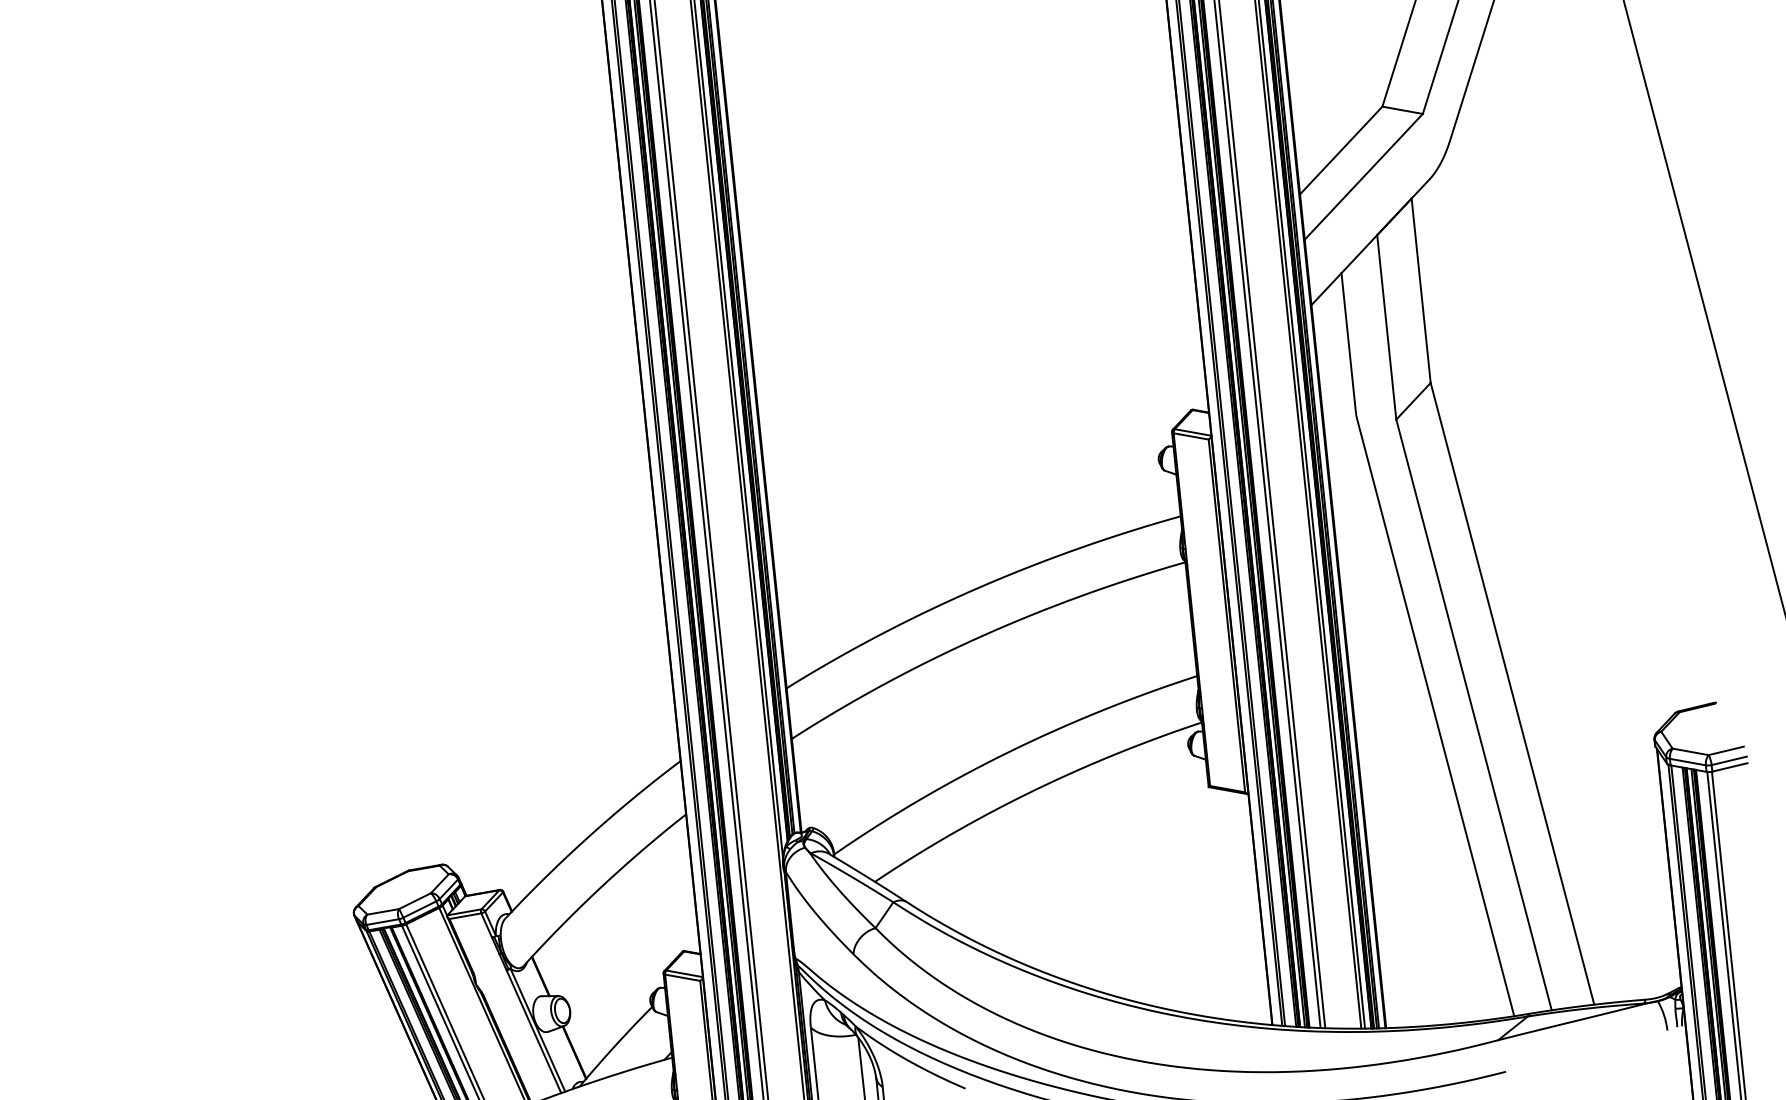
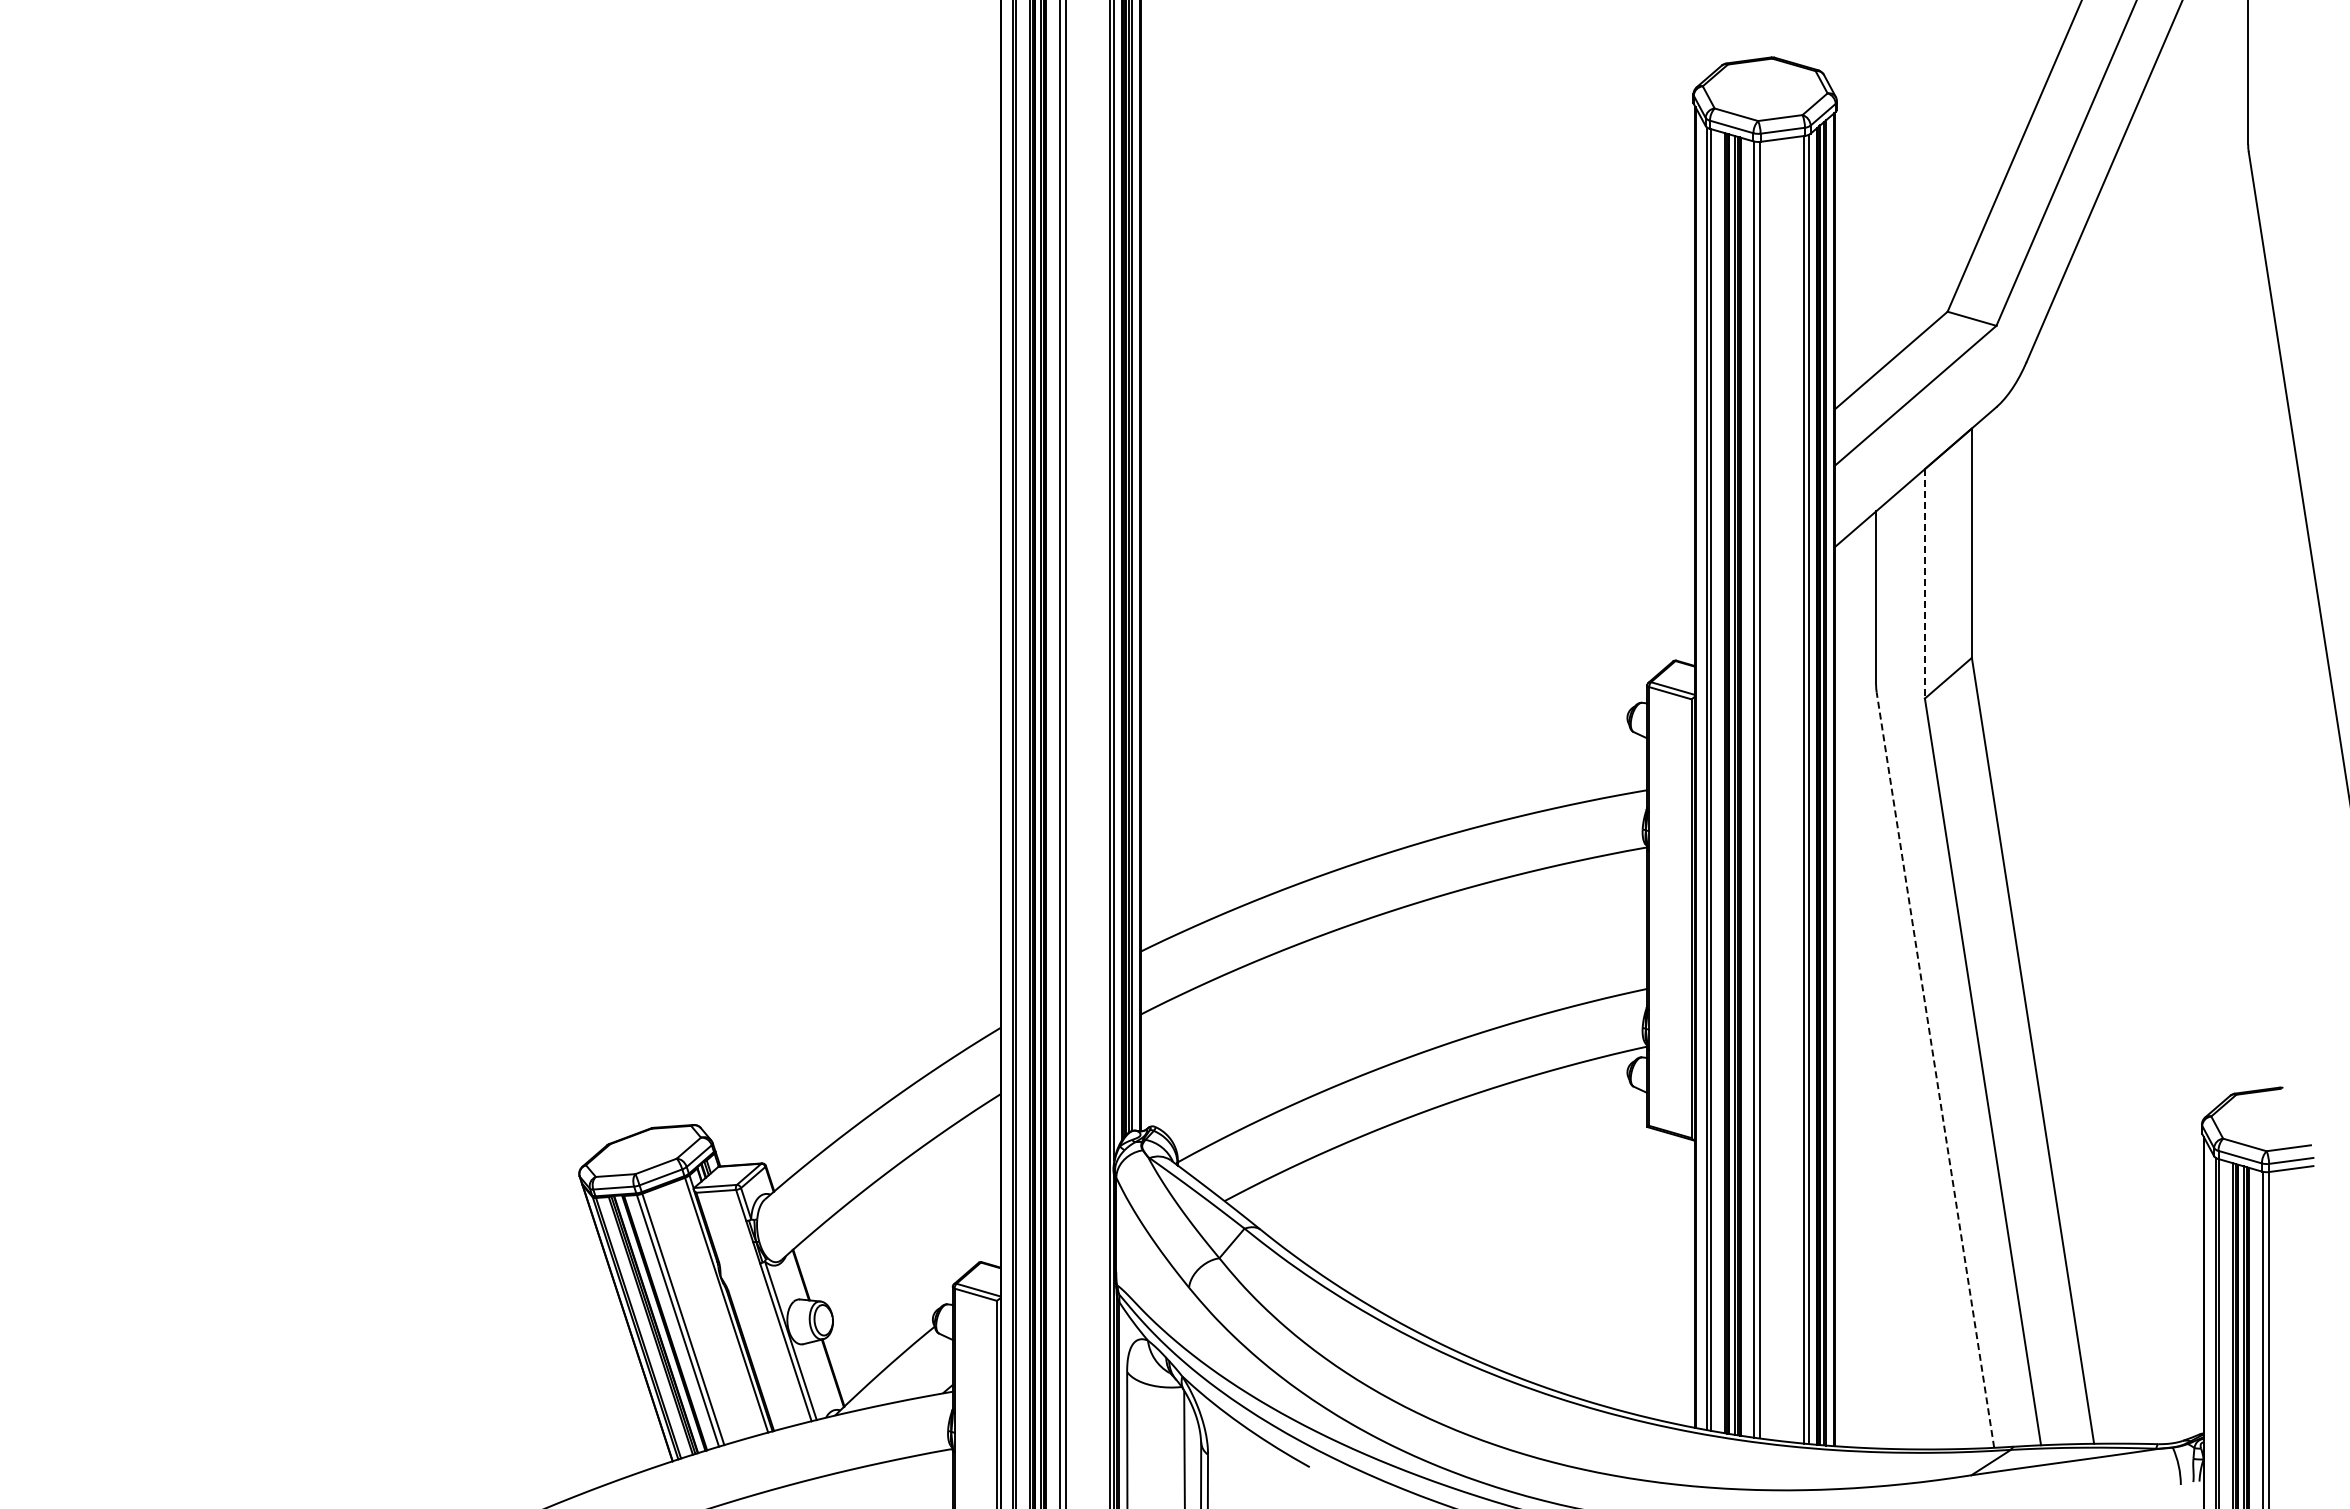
line: (1386, 327) -> (1924, 583), solid -> dashed
line: (1435, 716) -> (1935, 1069), solid -> dashed

